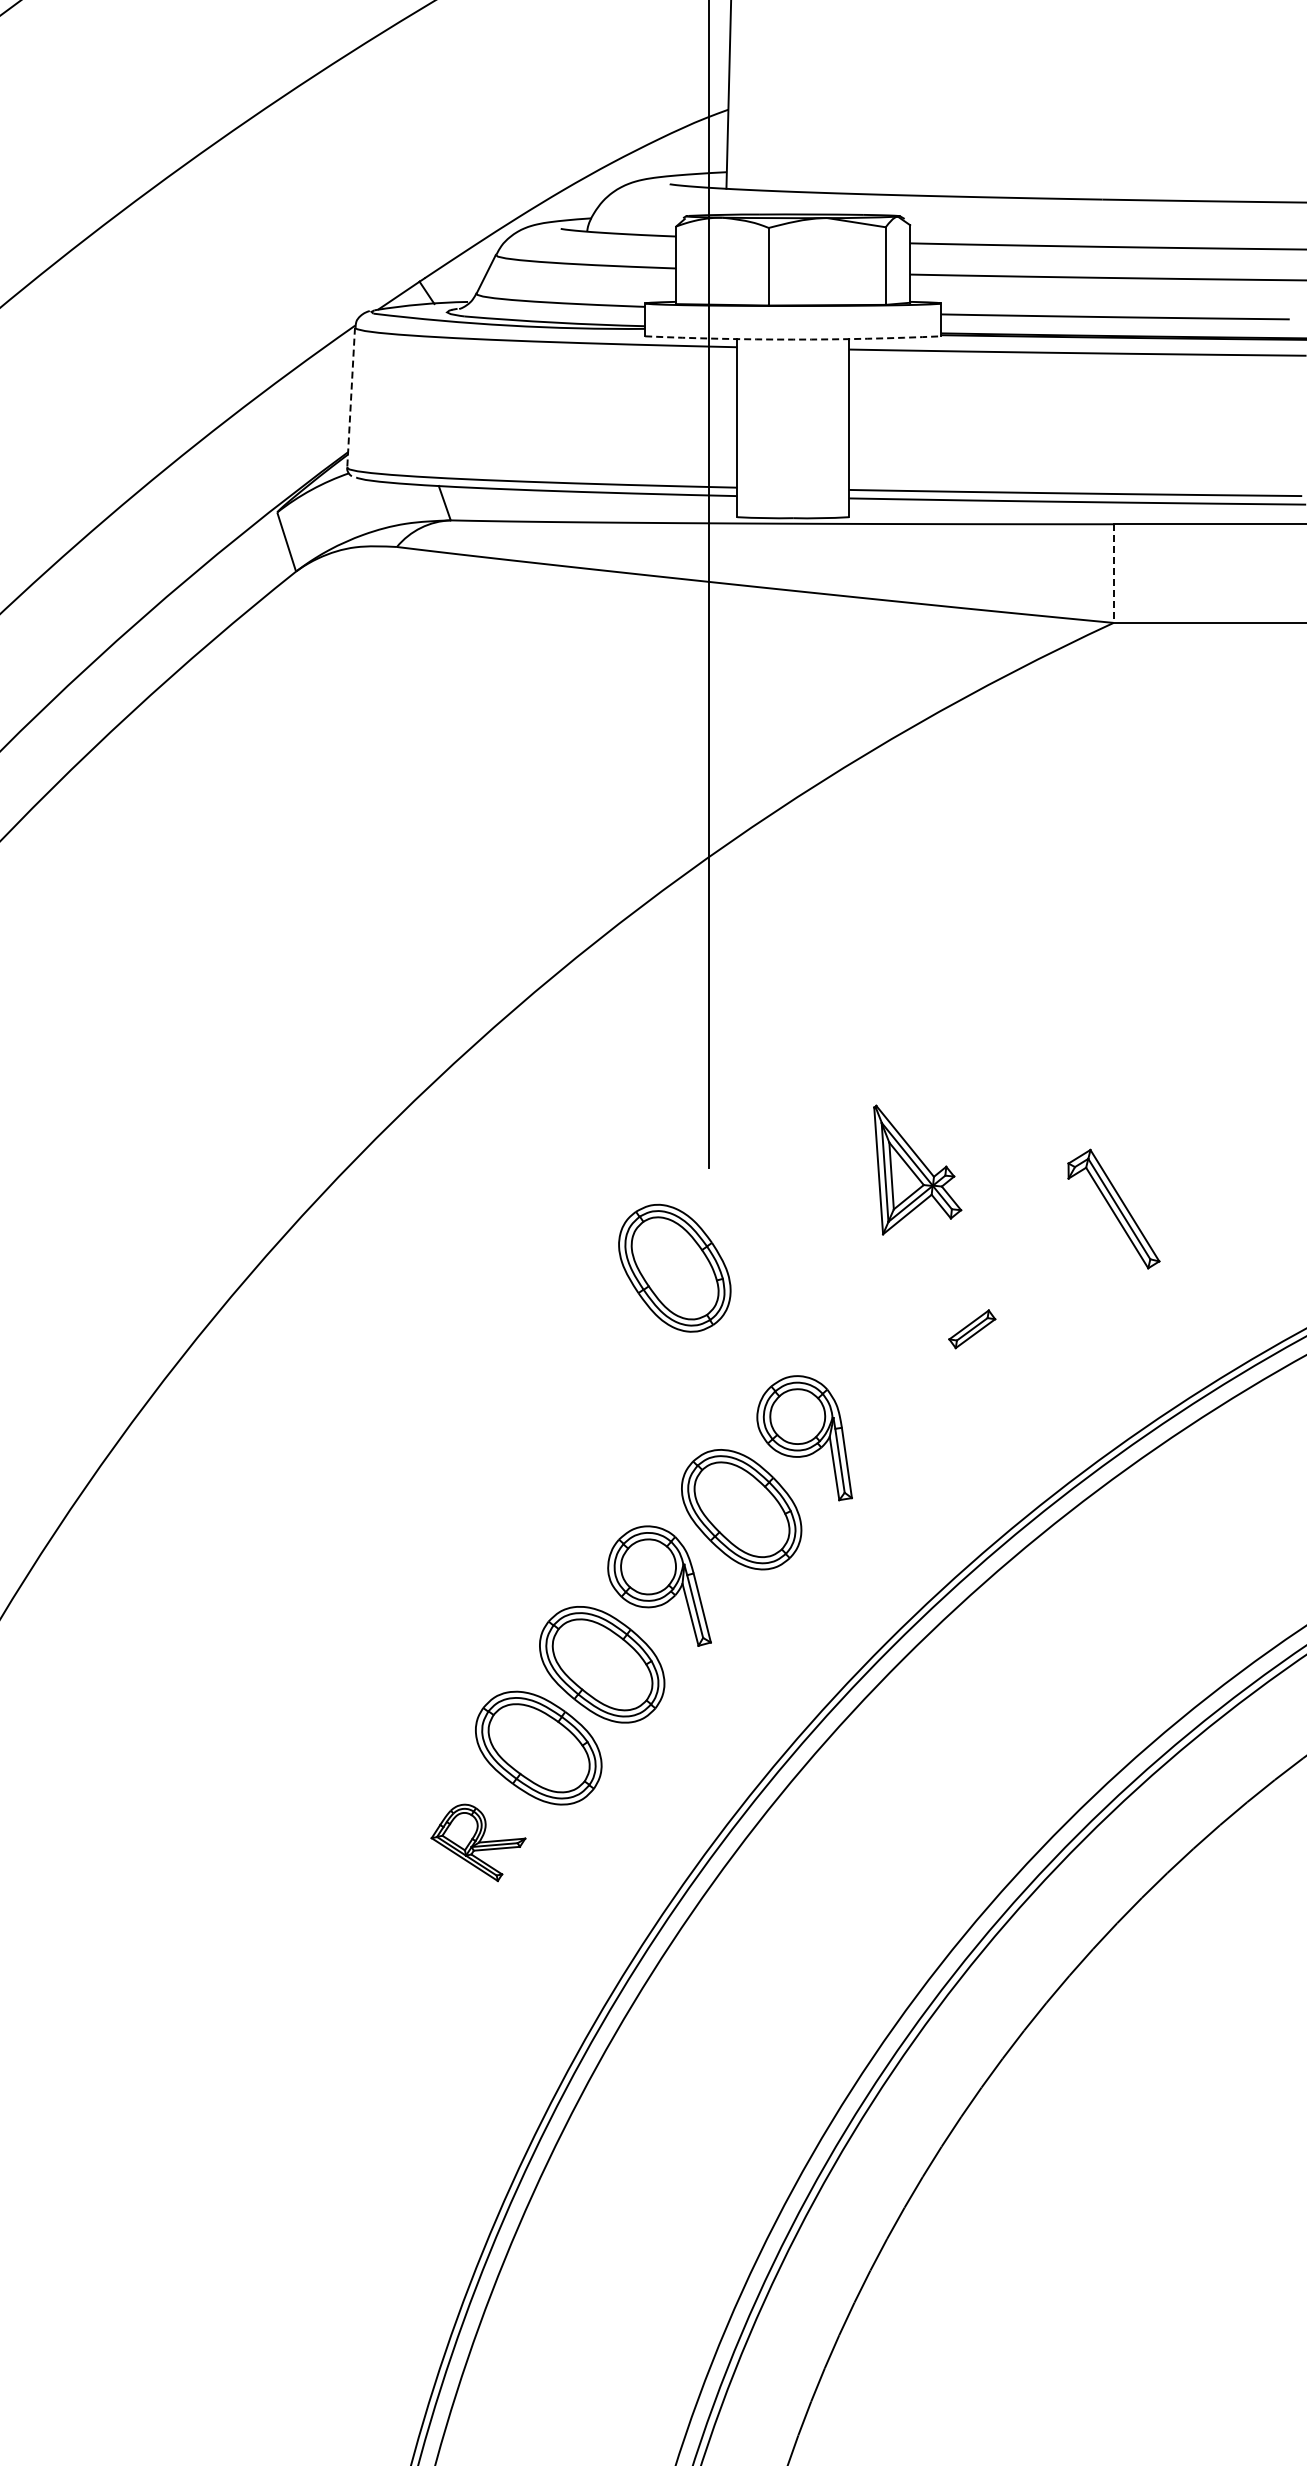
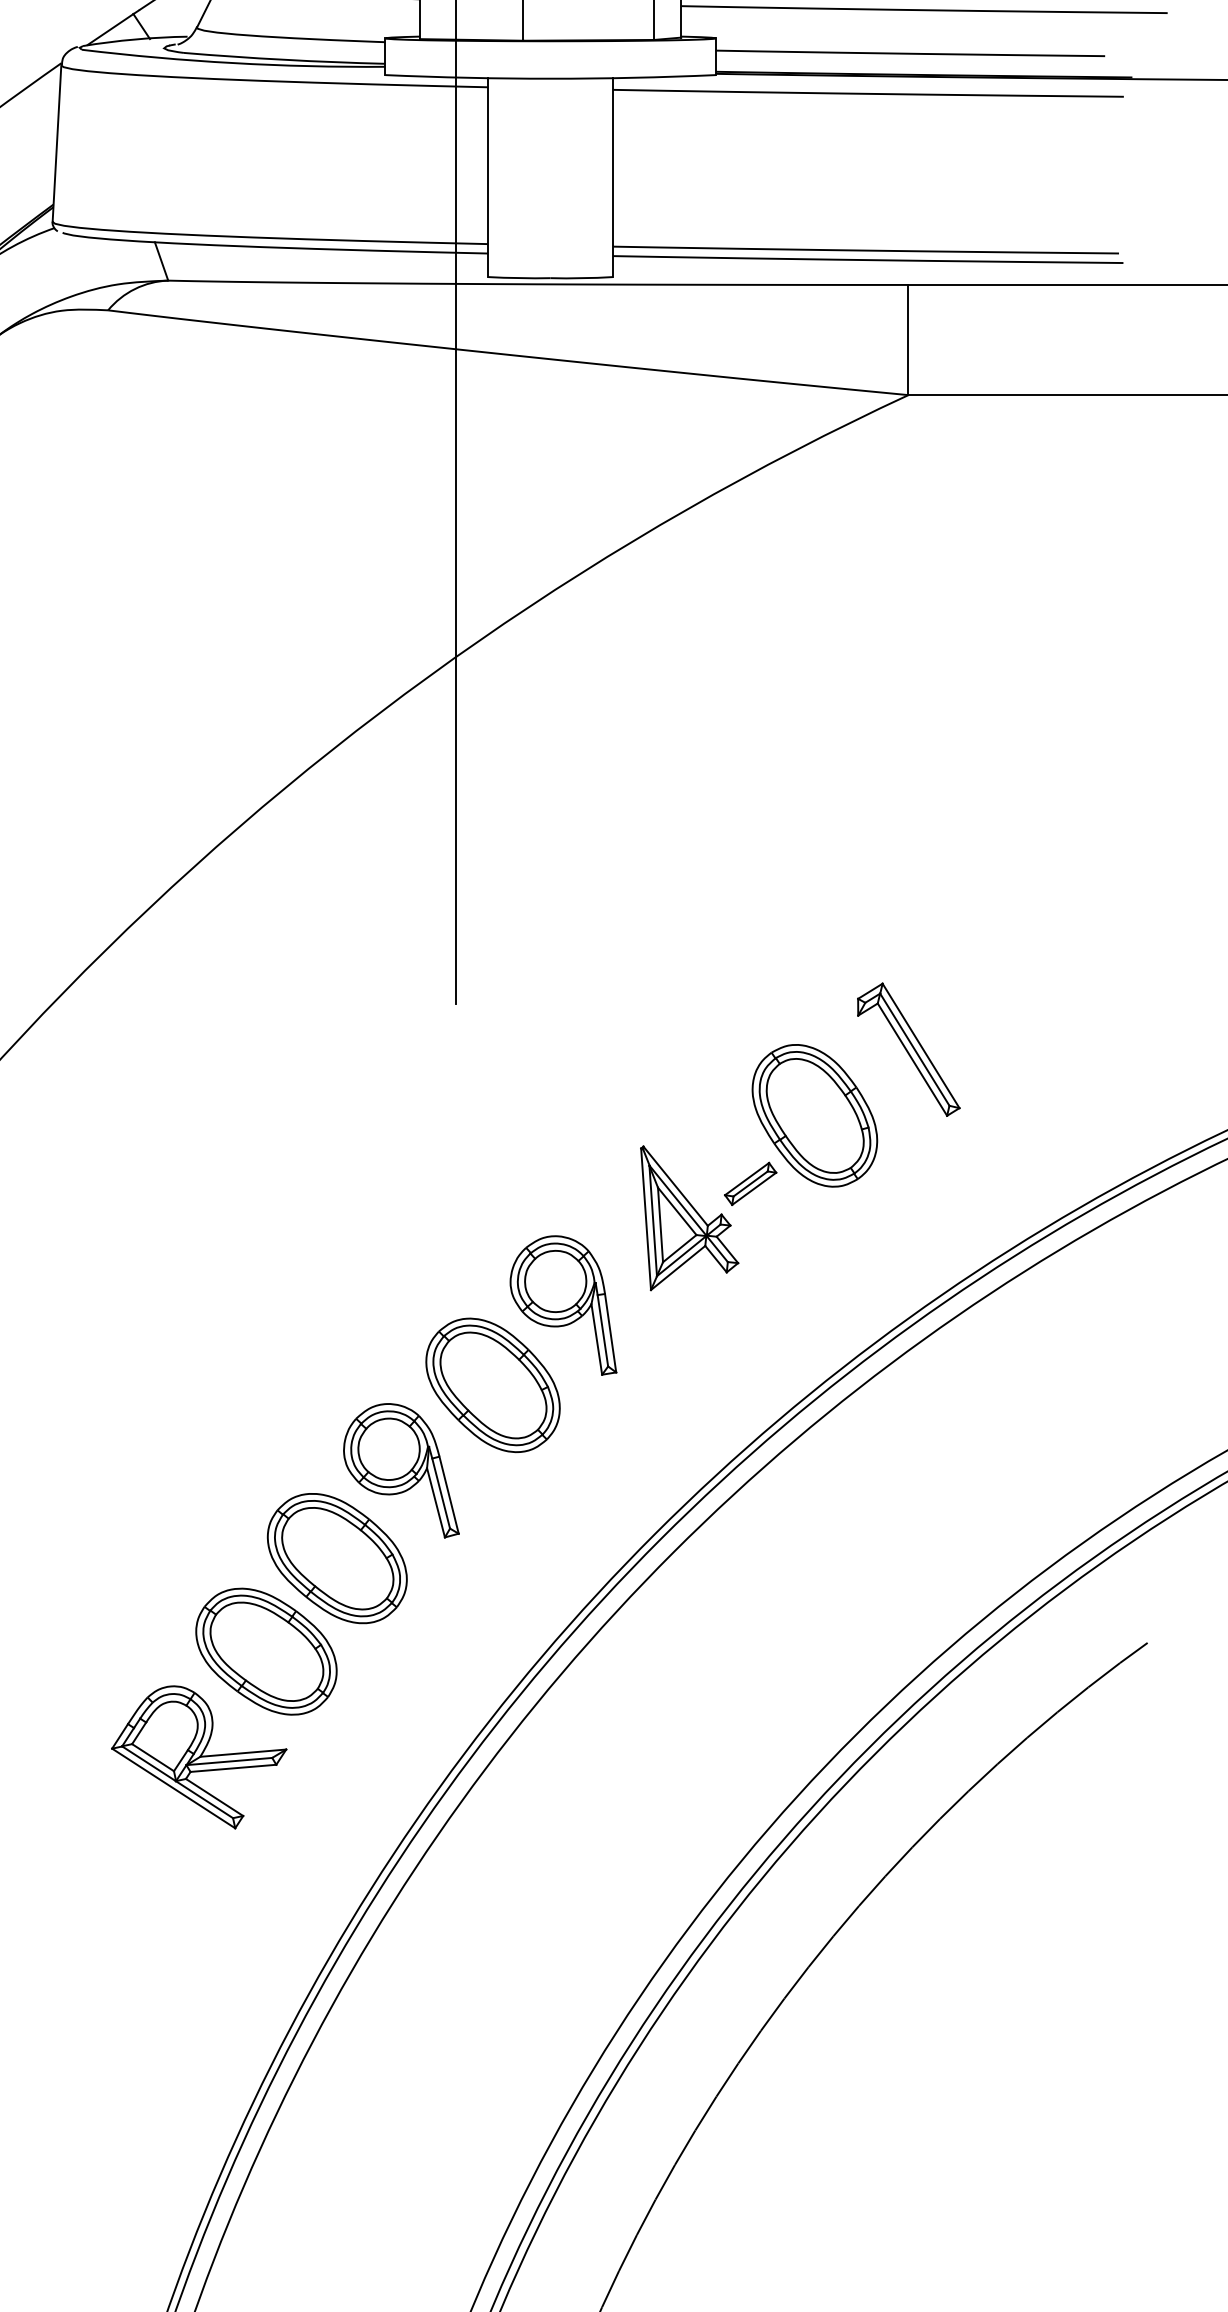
arc: (793, 339) -> (550, 78), dashed -> solid
line: (351, 398) -> (57, 144), dashed -> solid
line: (1113, 574) -> (908, 341), dashed -> solid
part: (917, 1169) -> (689, 1217), moved
part: (674, 1267) -> (814, 1114), moved
part: (478, 1842) -> (199, 1757), size x1.67

